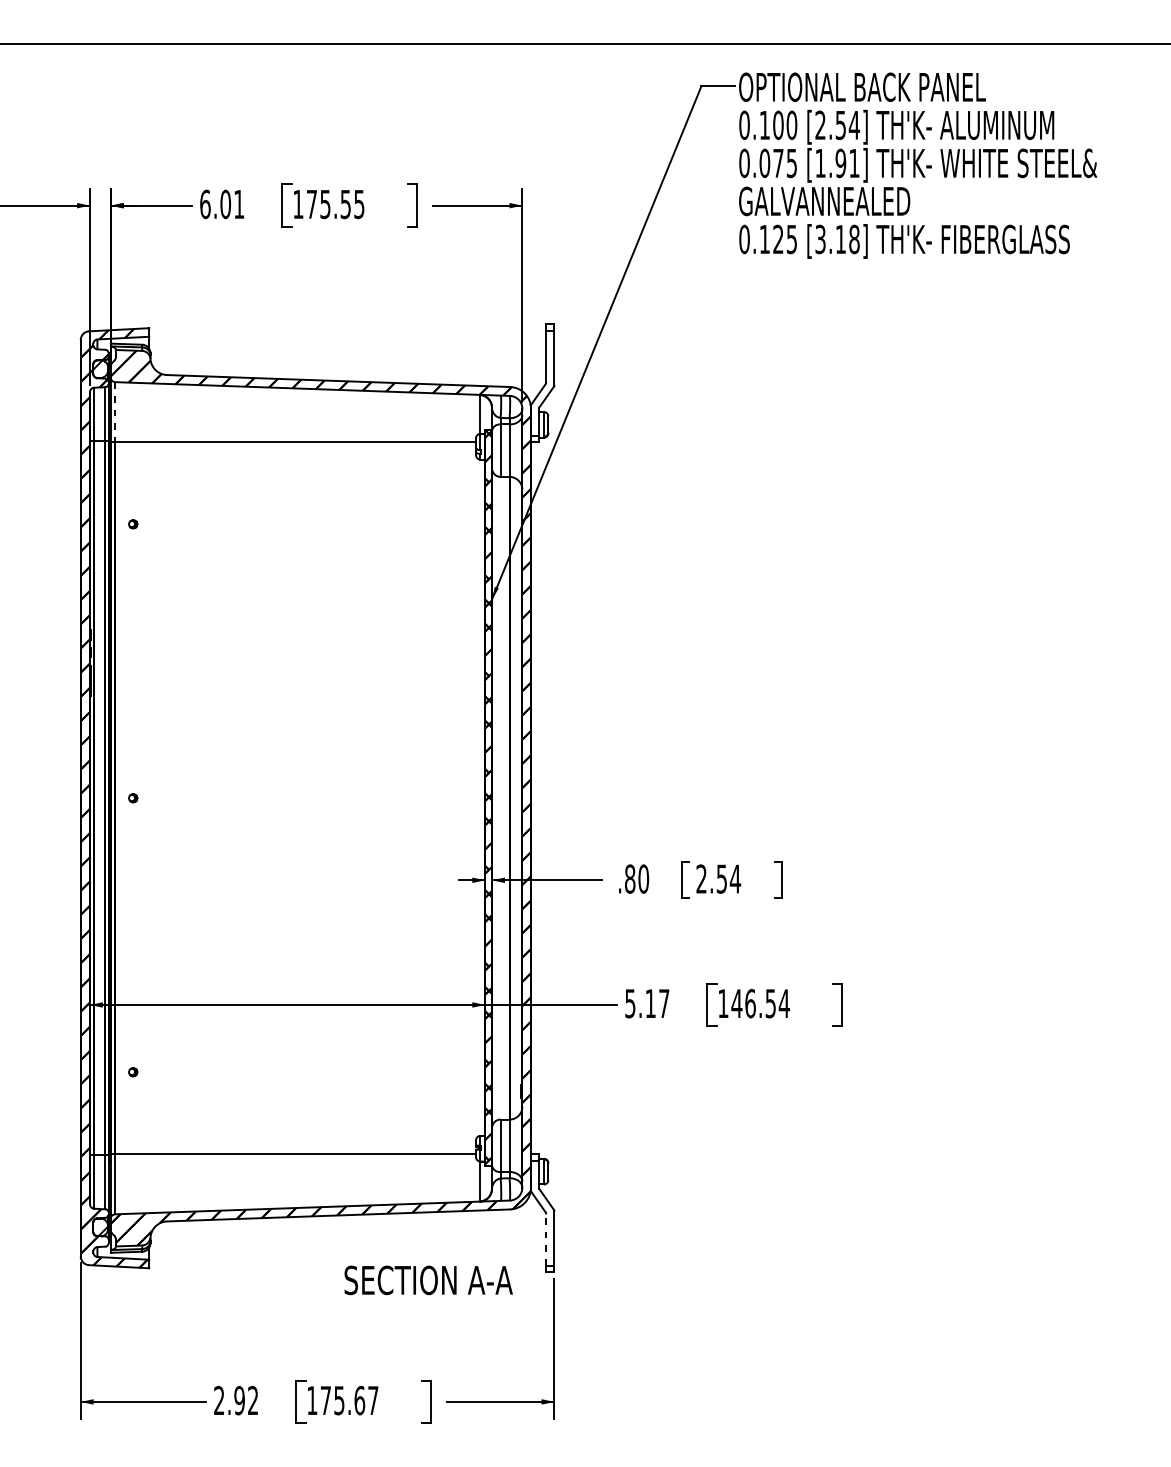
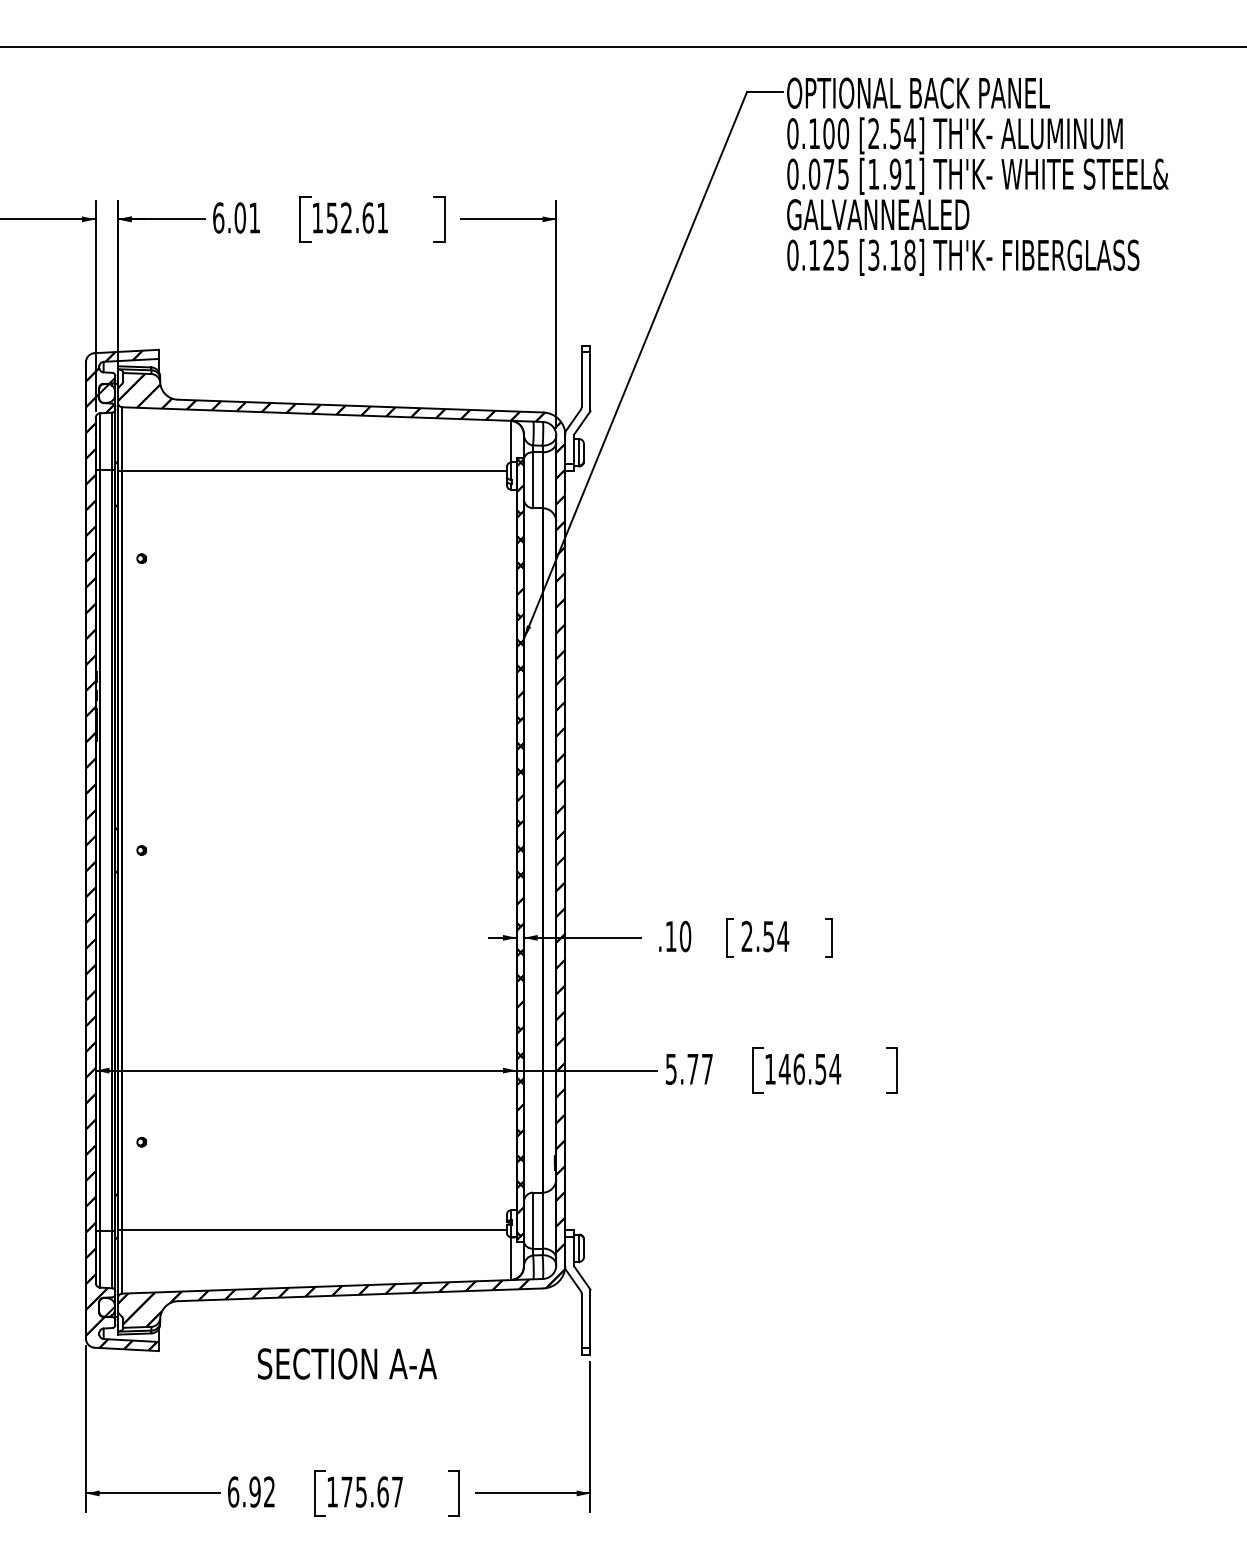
text: (334, 203) -> (356, 217), 175.55 -> 152.61
line: (115, 412) -> (122, 439), dashed -> solid
text: (629, 879) -> (670, 936), .80 -> .10
text: (650, 1003) -> (692, 1069), 5.17 -> 5.77
line: (546, 1239) -> (581, 1320), dashed -> solid
text: (428, 1279) -> (347, 1363), moved
text: (219, 1400) -> (233, 1491), 2.92 -> 6.92

